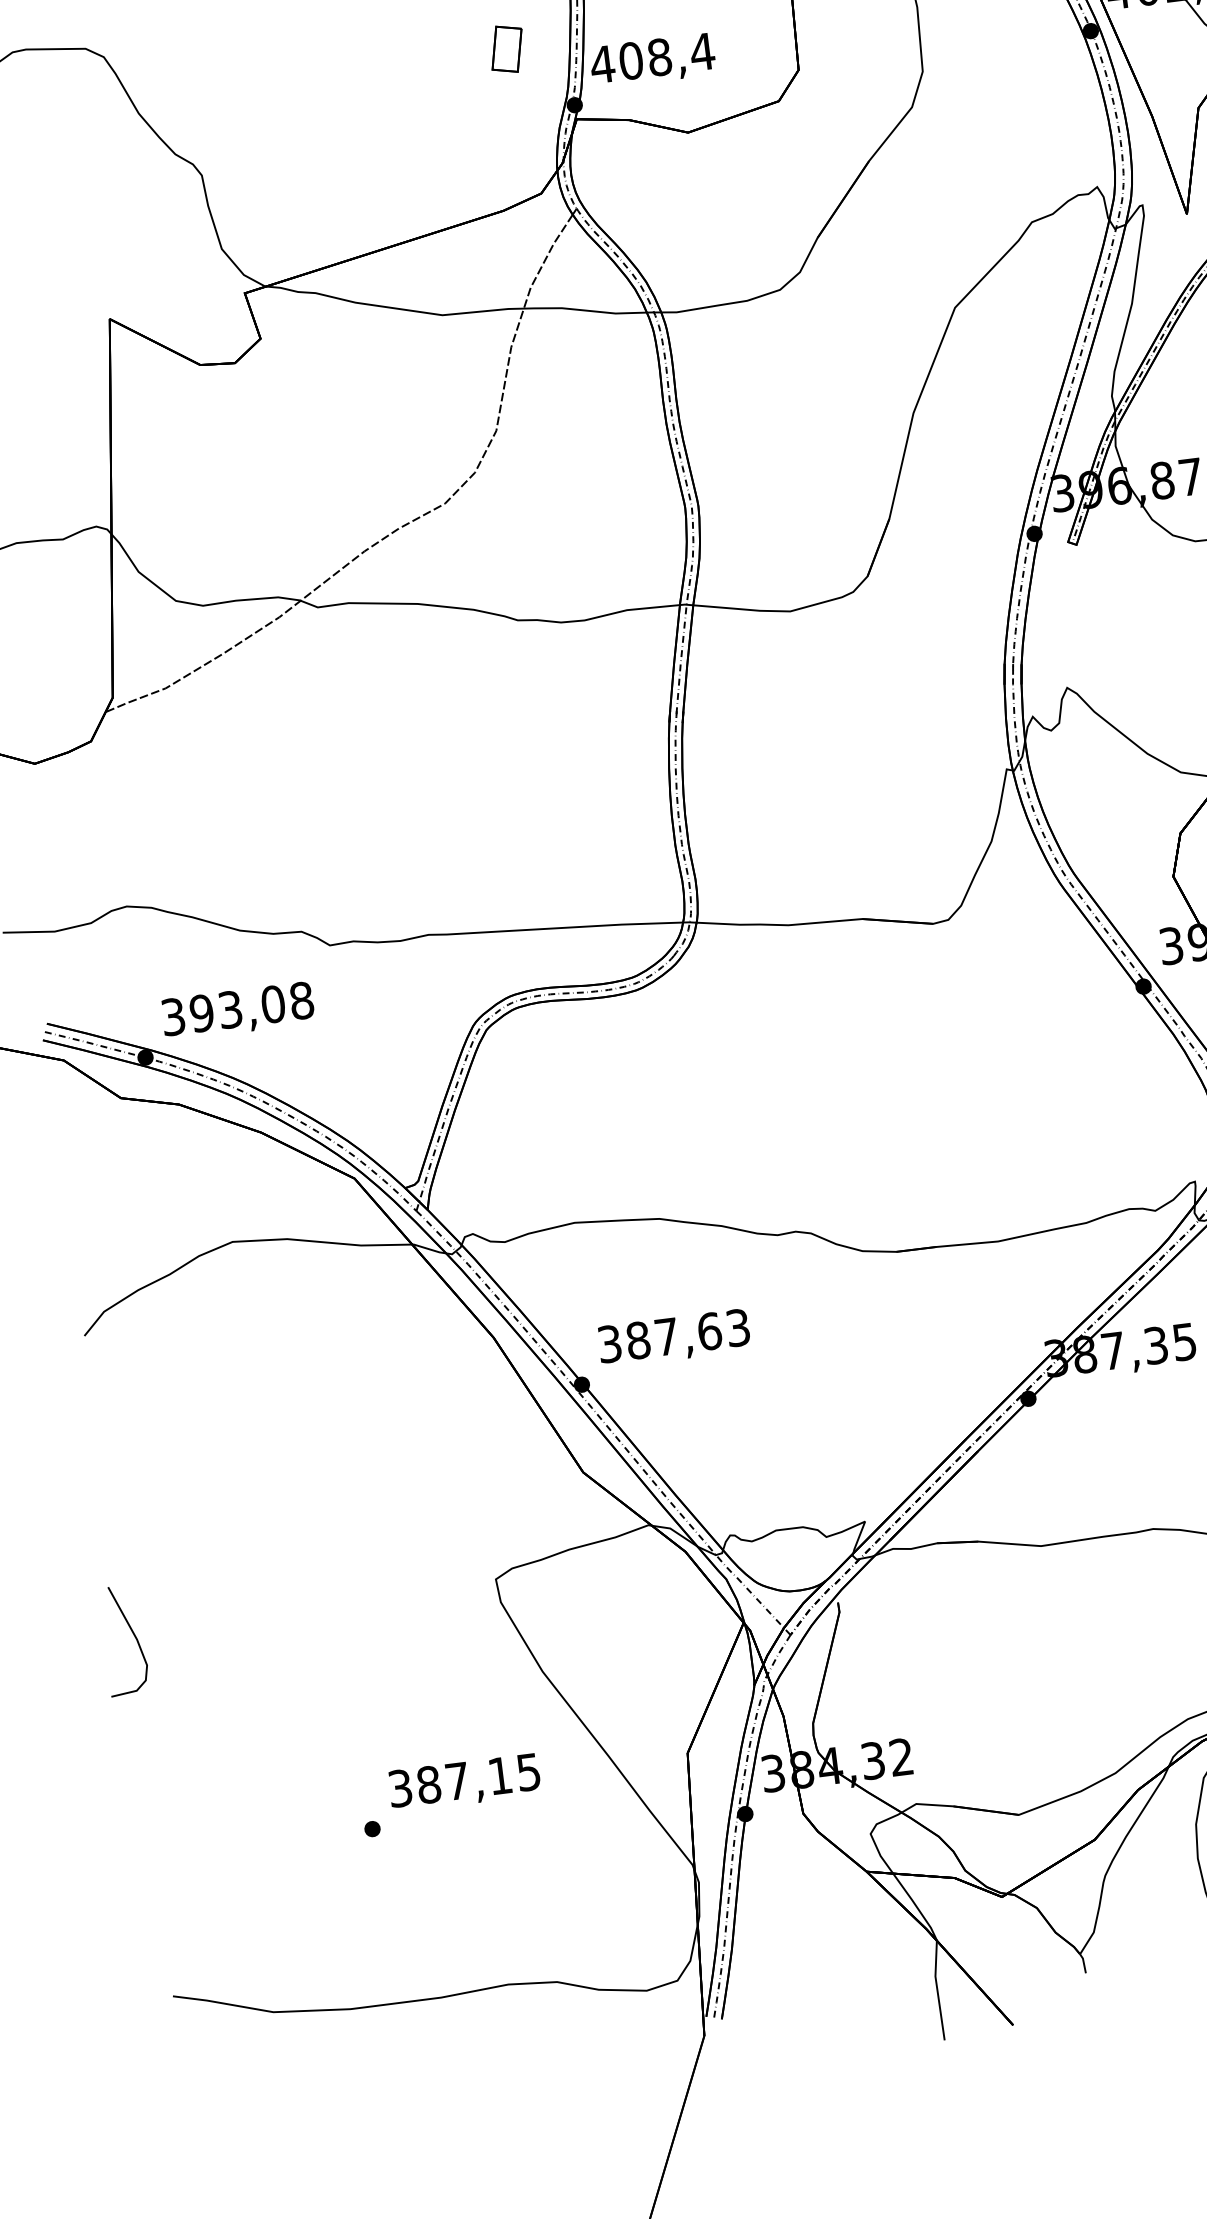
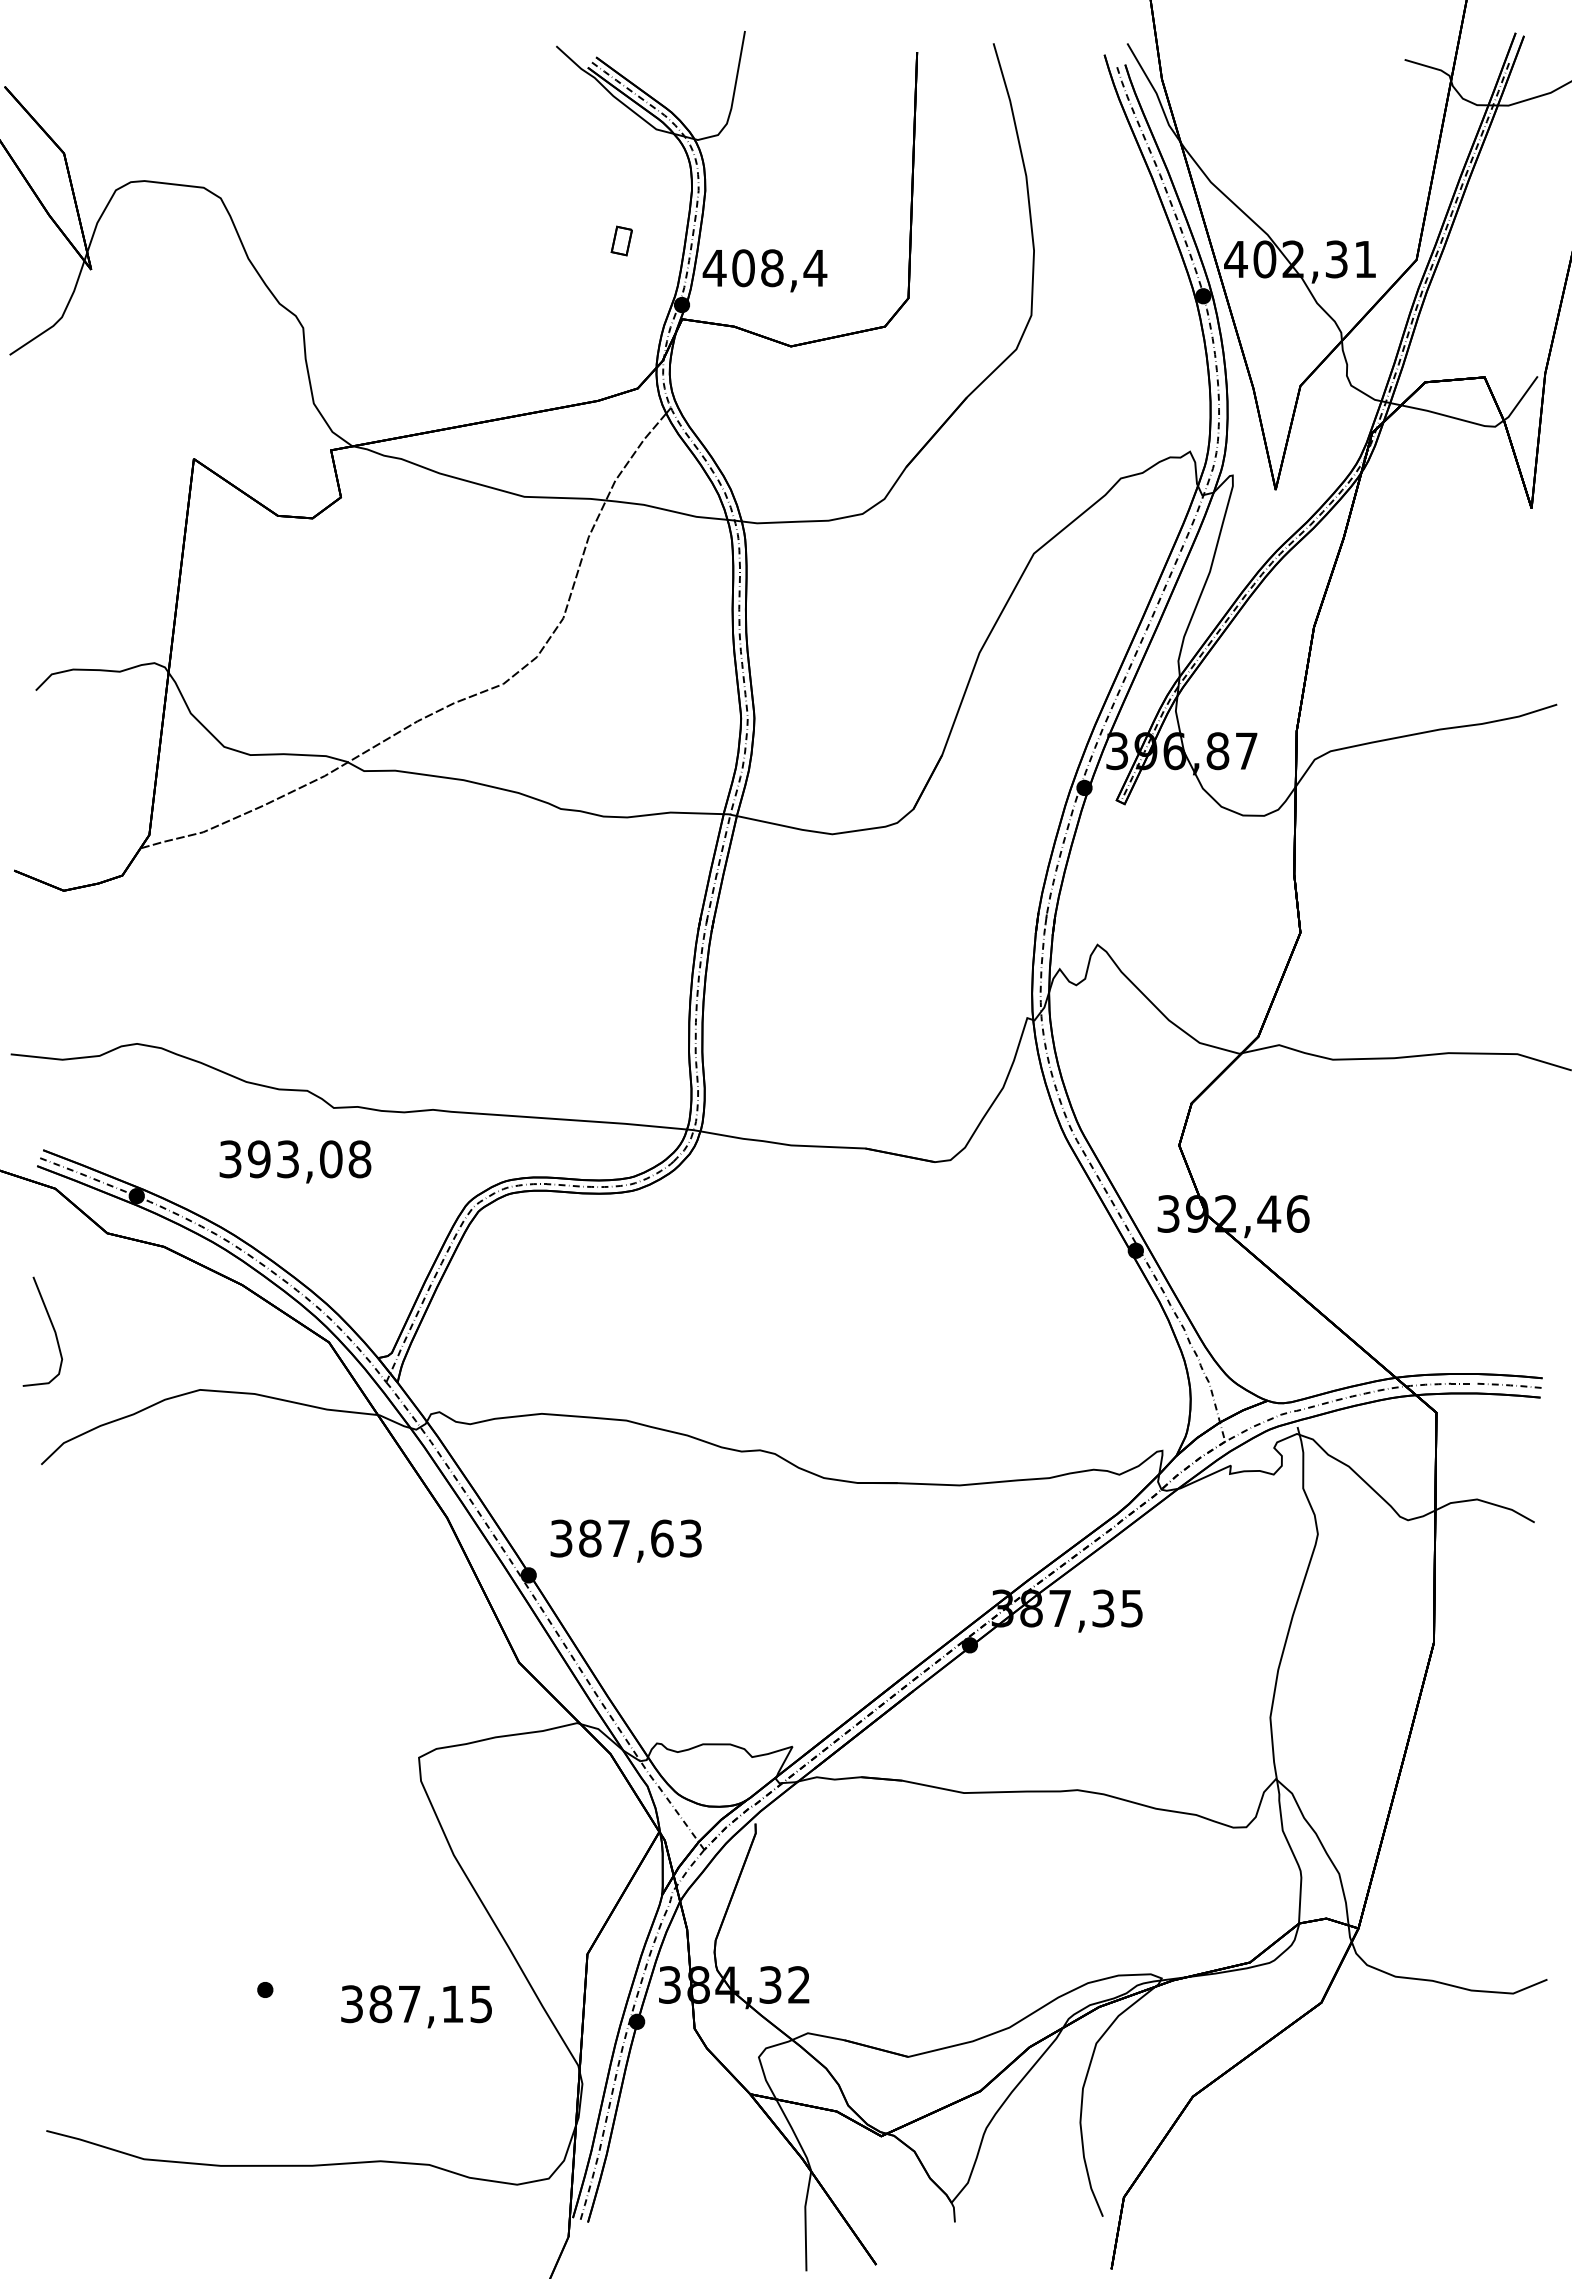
part: (506, 48) -> (621, 240), size x0.6
text: (238, 1010) -> (295, 1161), moved
curve: (133, 1636) -> (52, 1328), moved
text: (464, 1782) -> (416, 2006), moved

